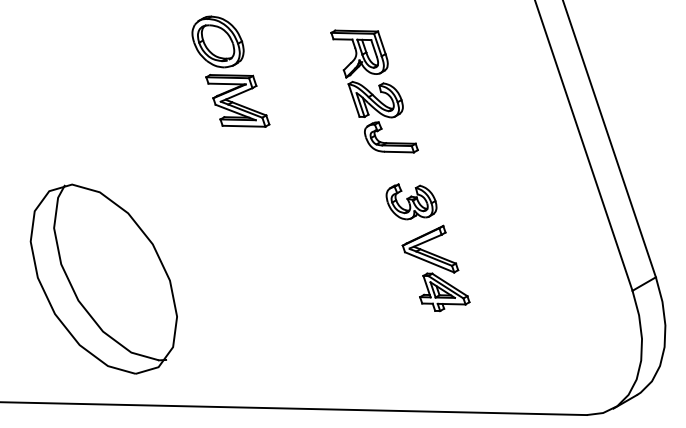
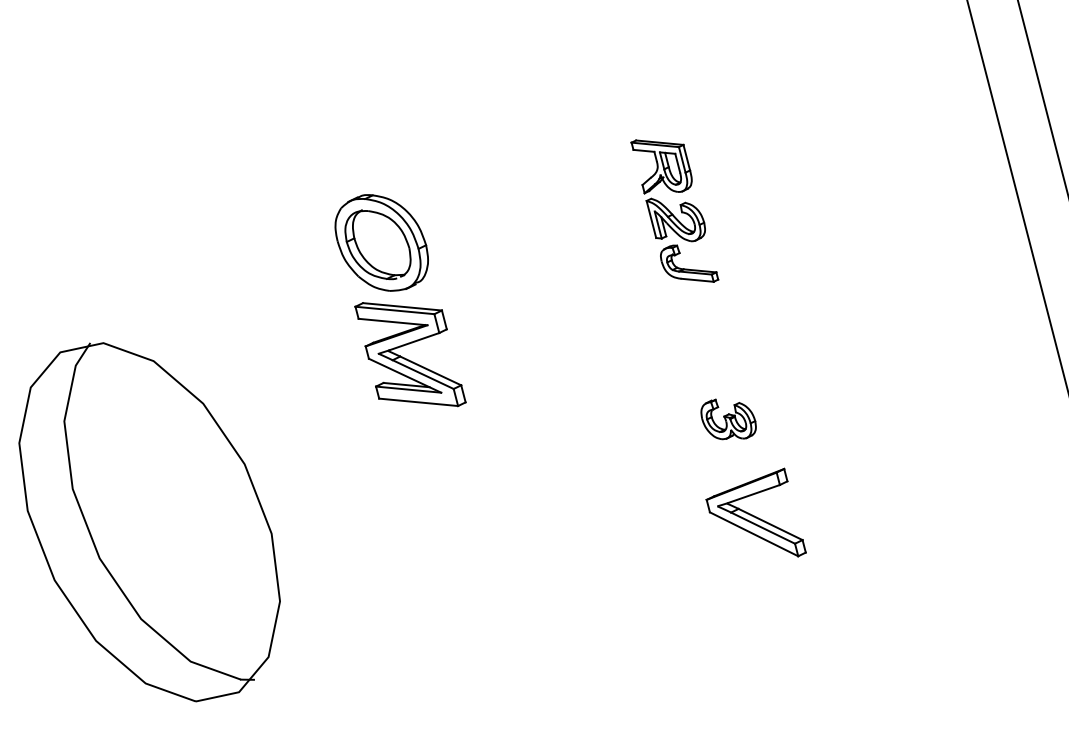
part: (230, 71) -> (400, 299), moved
part: (374, 91) -> (674, 211), size x0.6
part: (411, 201) -> (728, 419), size x0.6
part: (444, 292) -> (777, 591), removed

